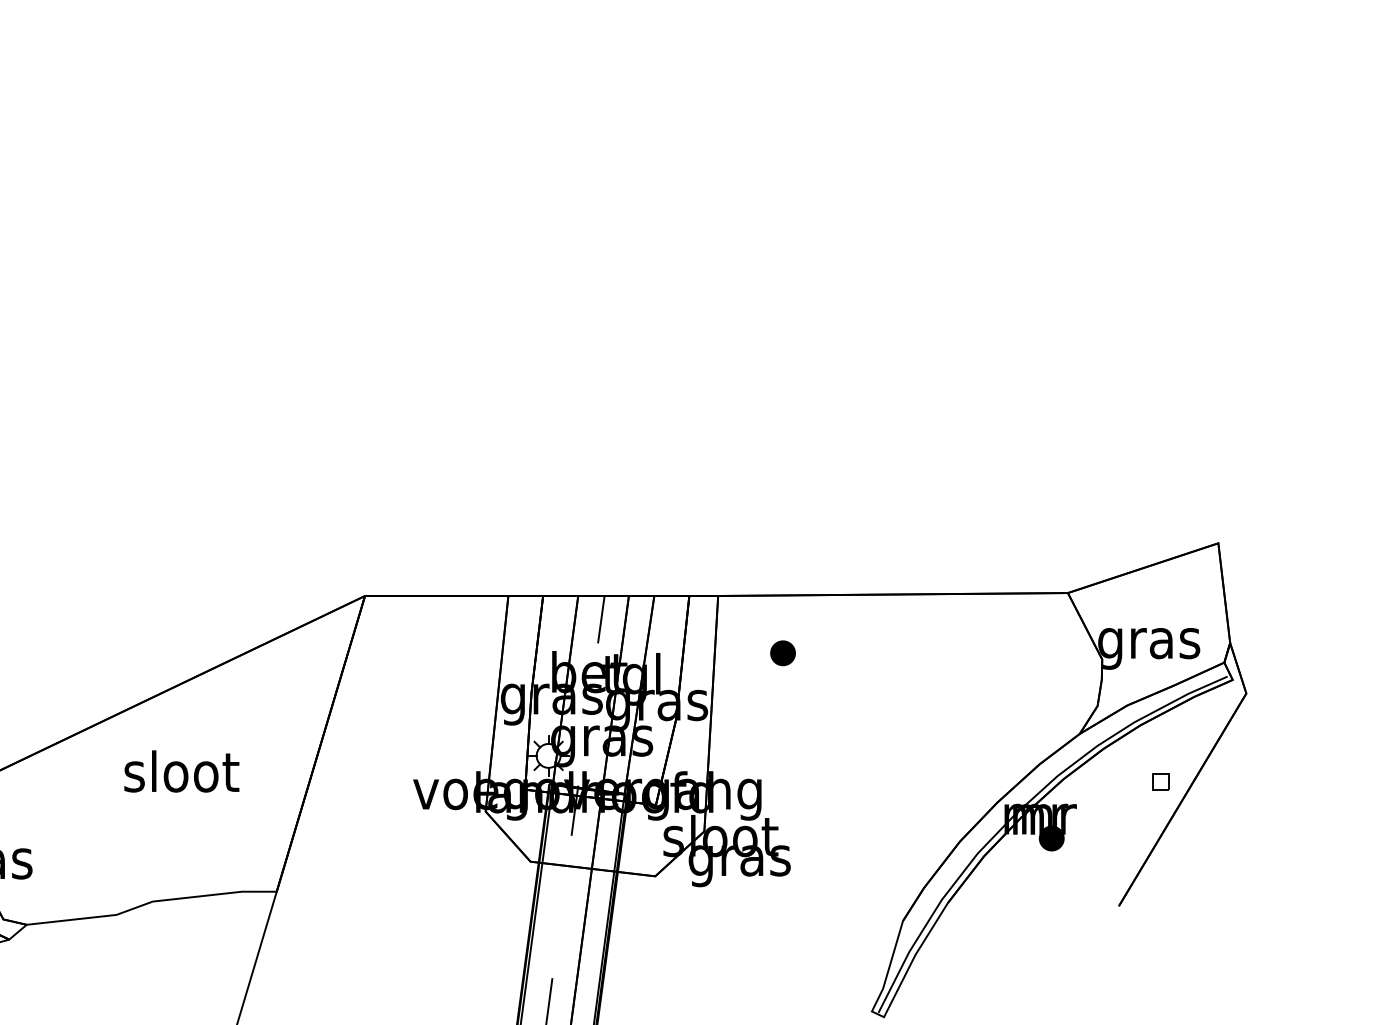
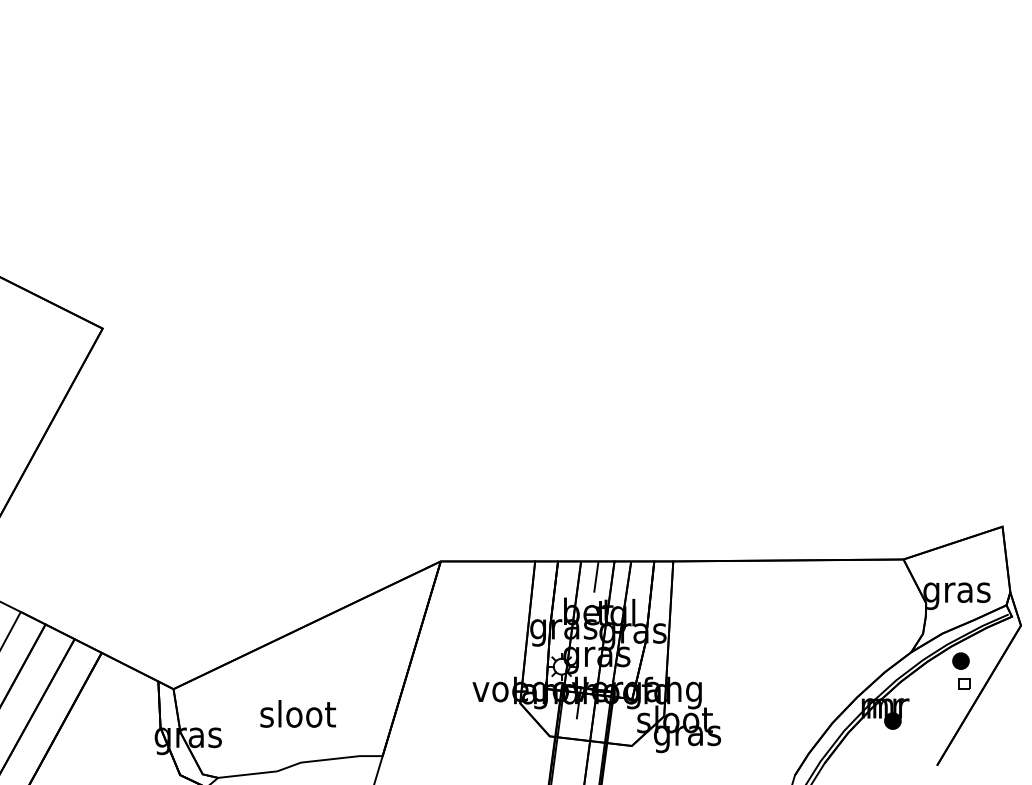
part: (782, 652) -> (960, 660), moved
text: (180, 770) -> (297, 713), moved

